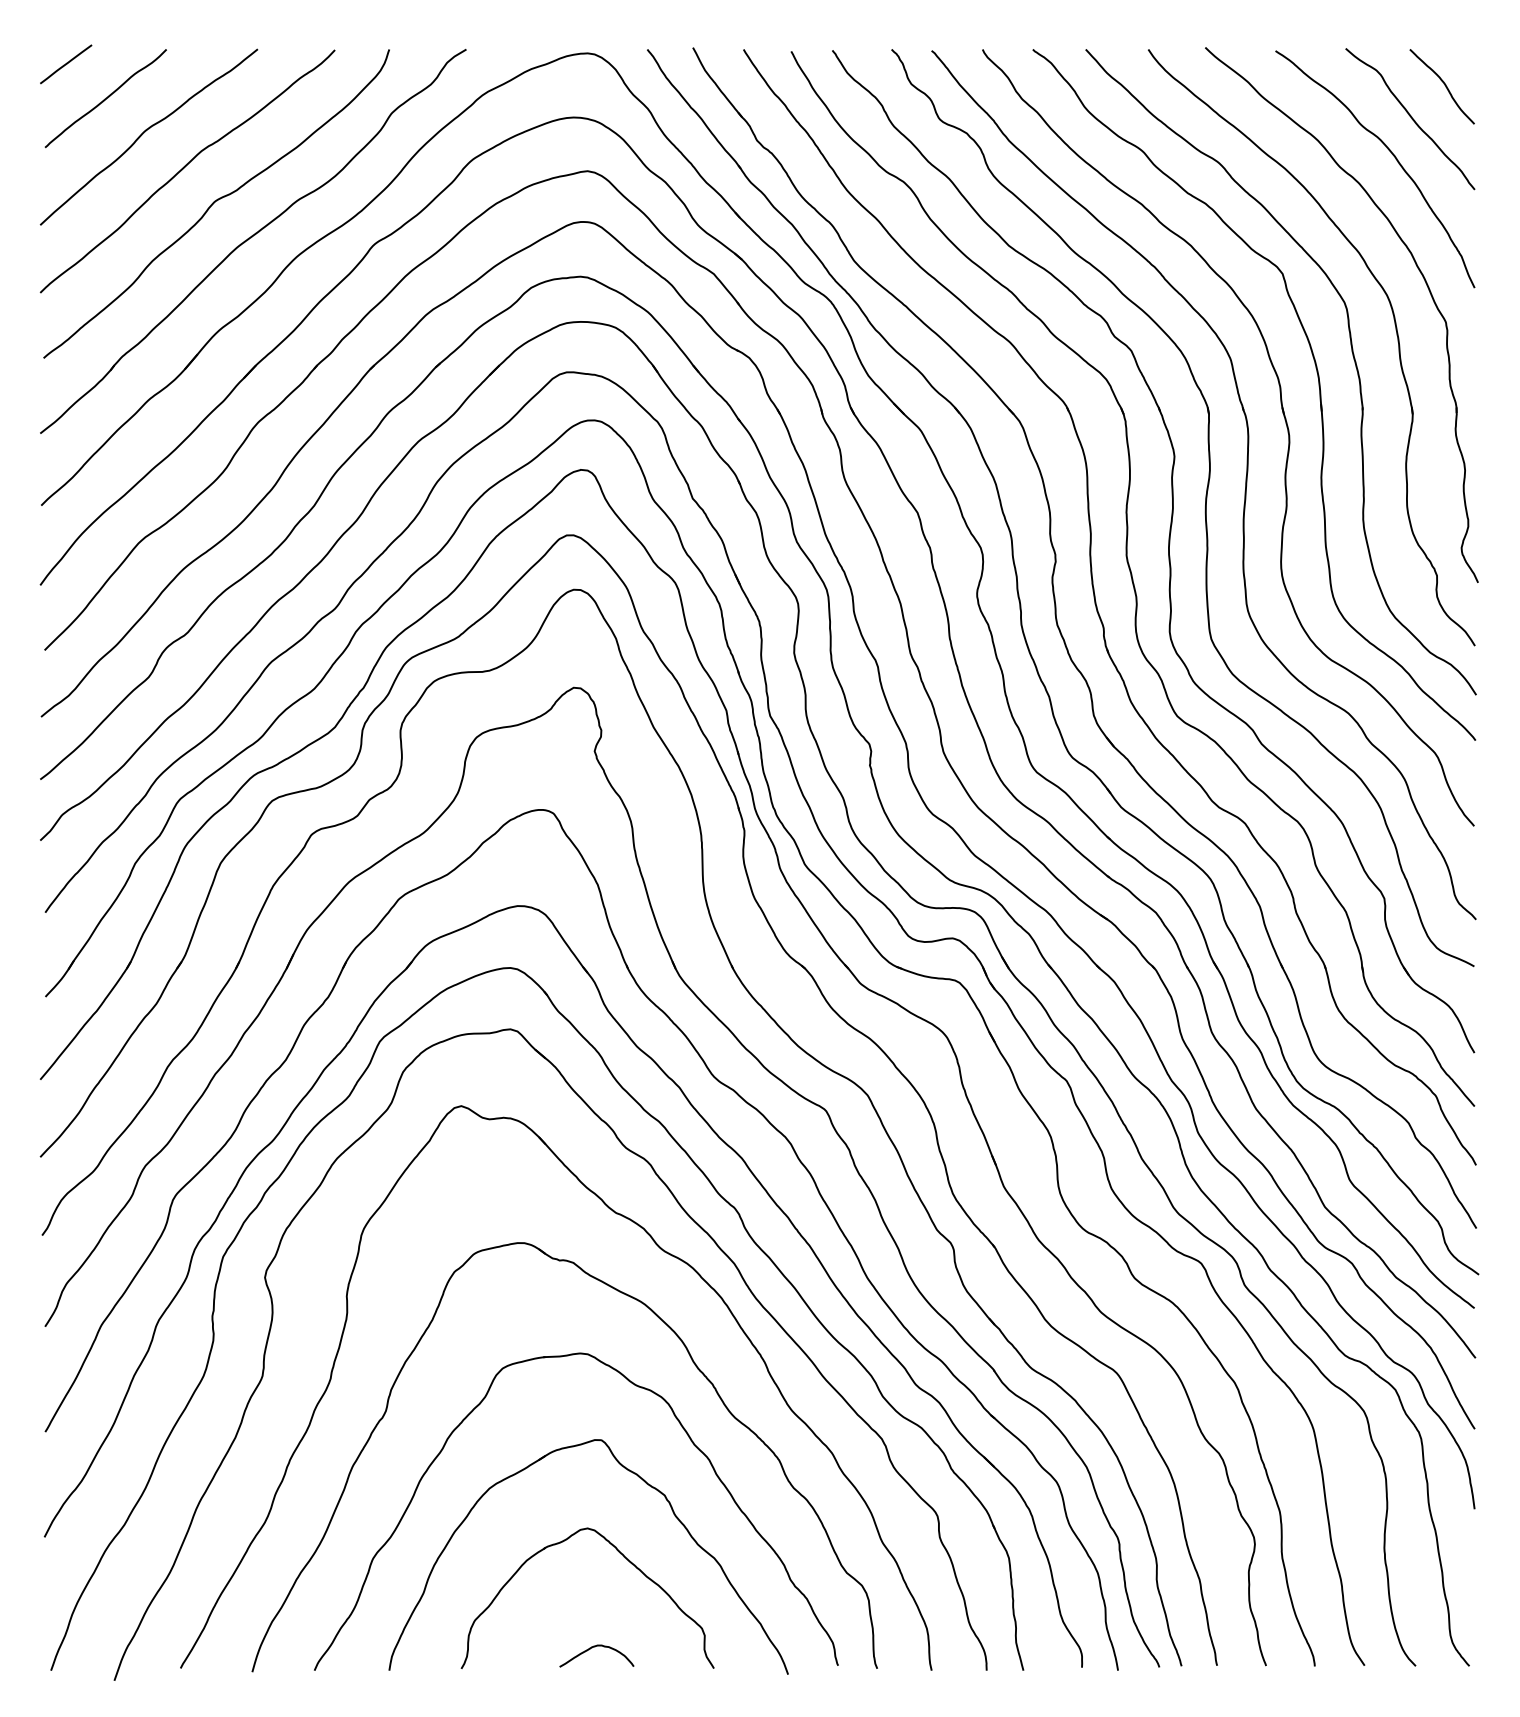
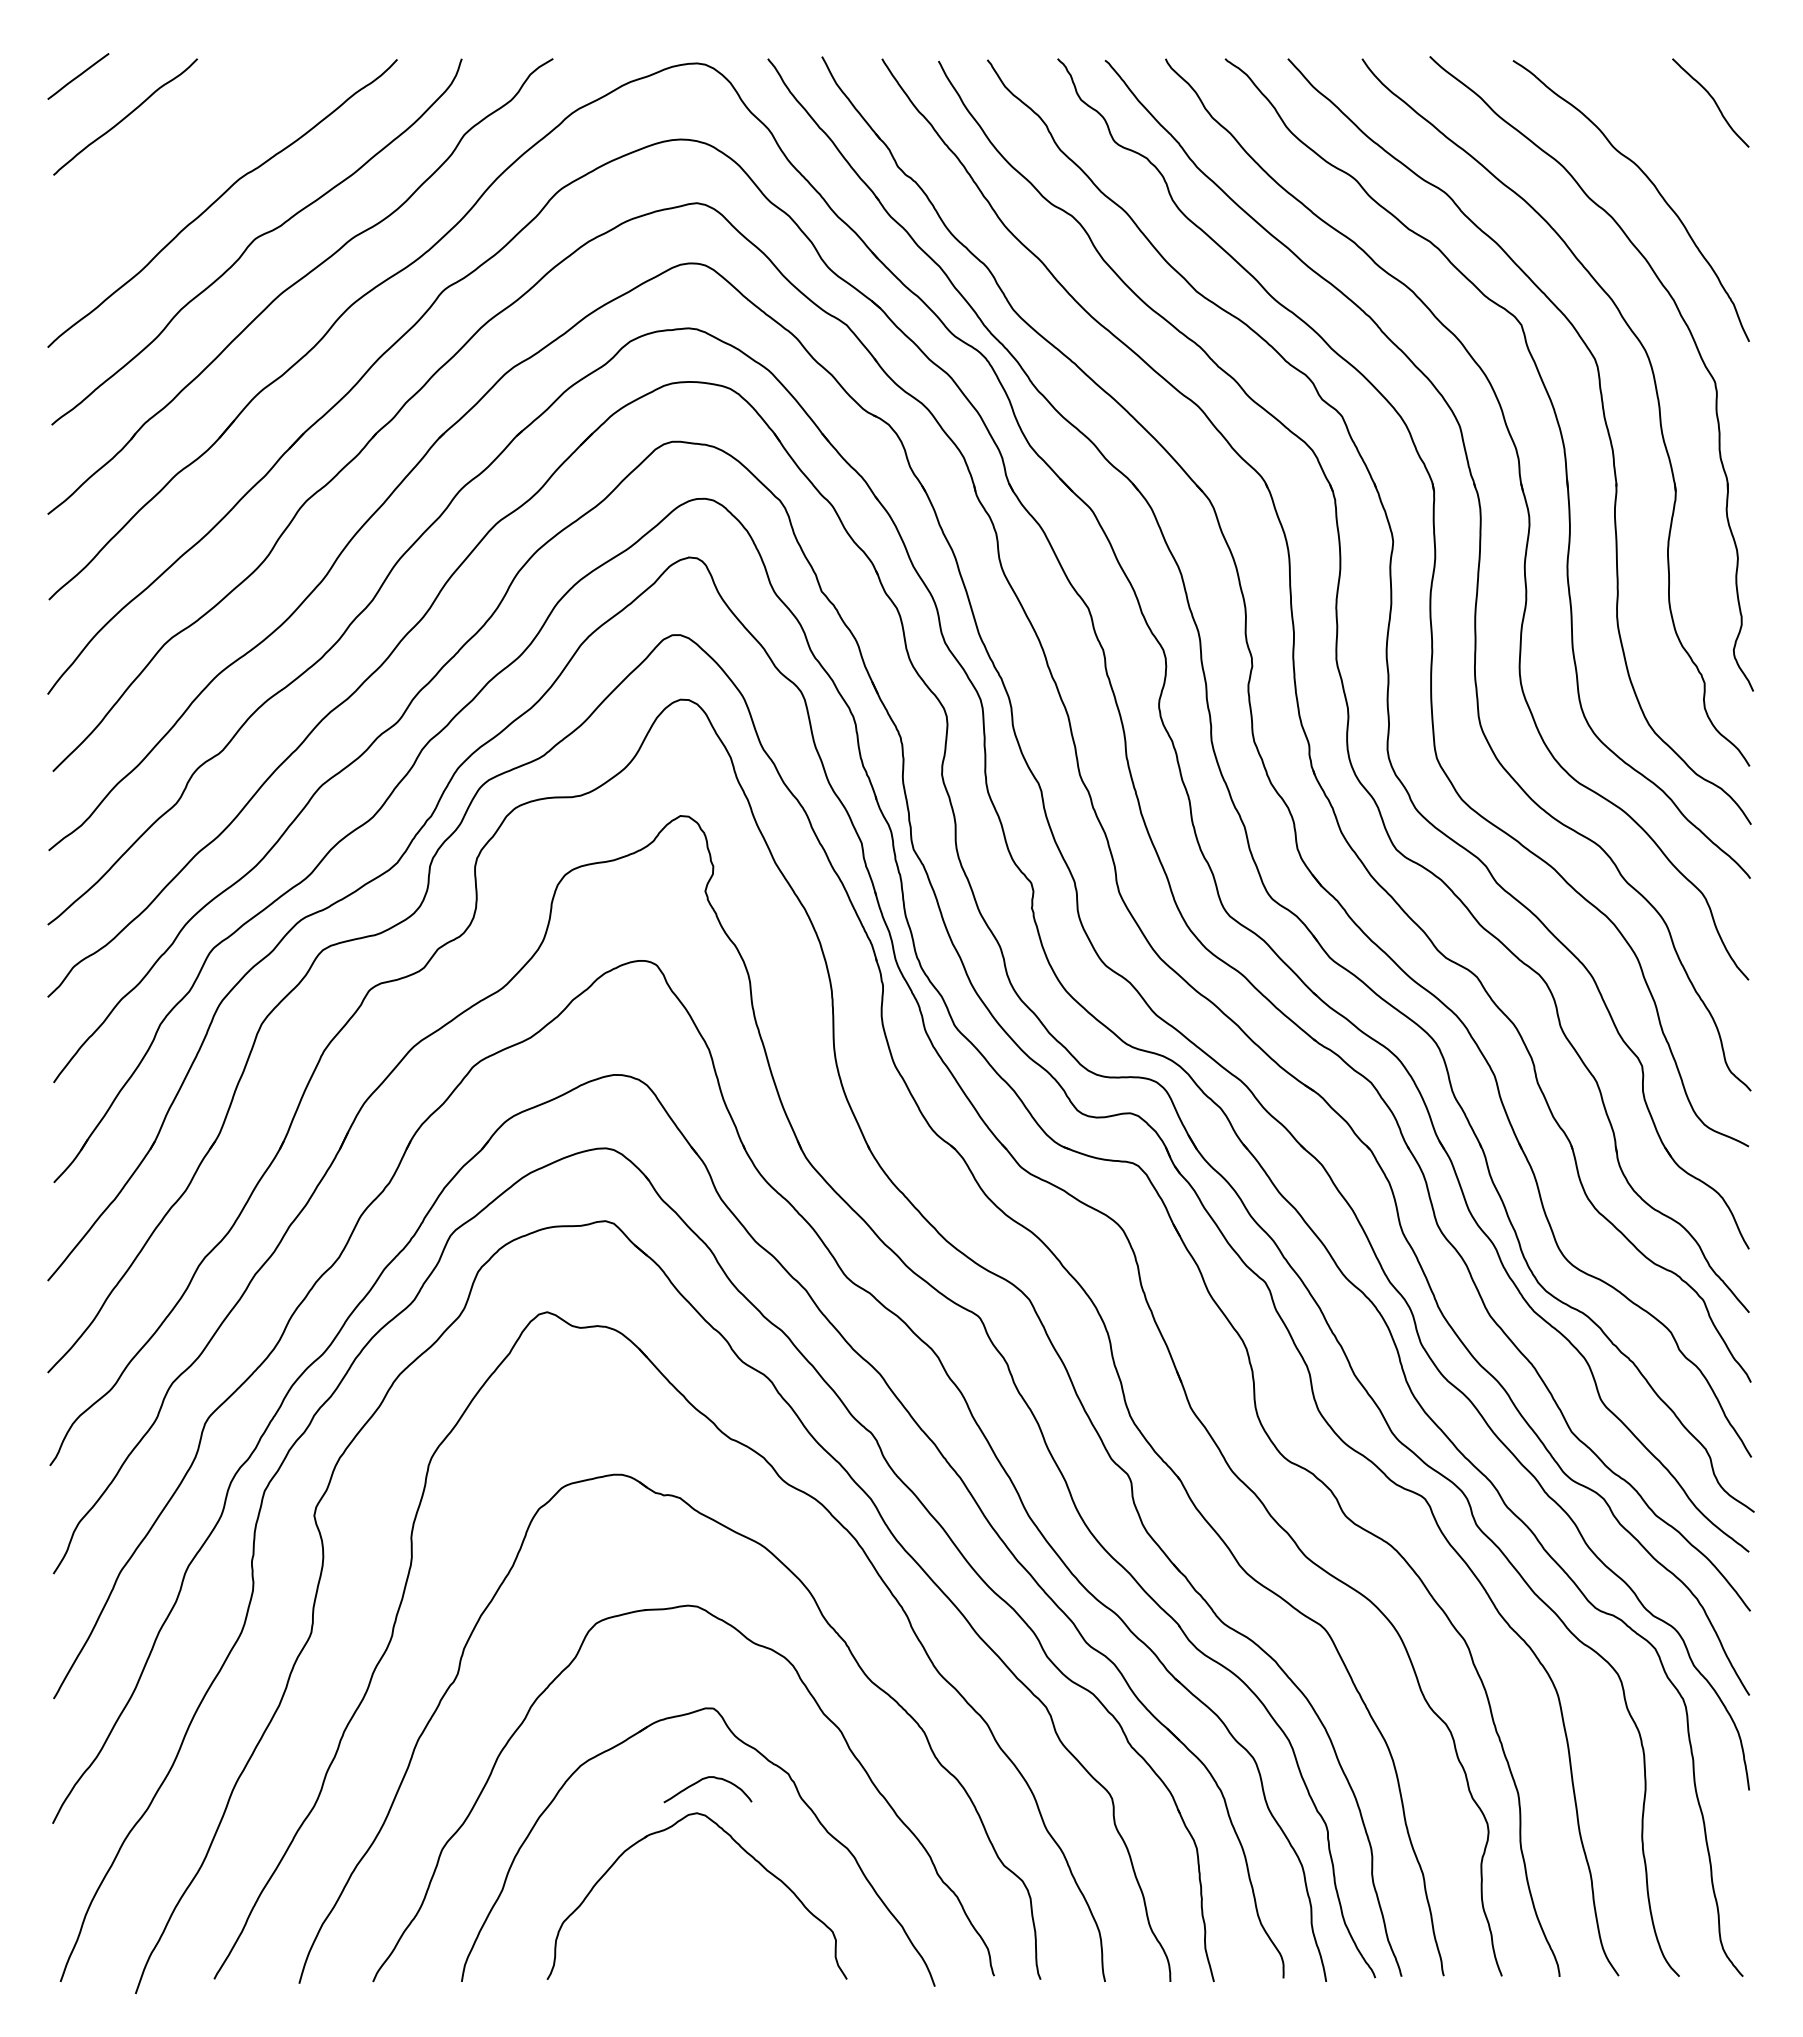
curve: (1411, 119) -> (1674, 141), removed
curve: (144, 132) -> (171, 157), removed
curve: (594, 1647) -> (705, 1779), moved

